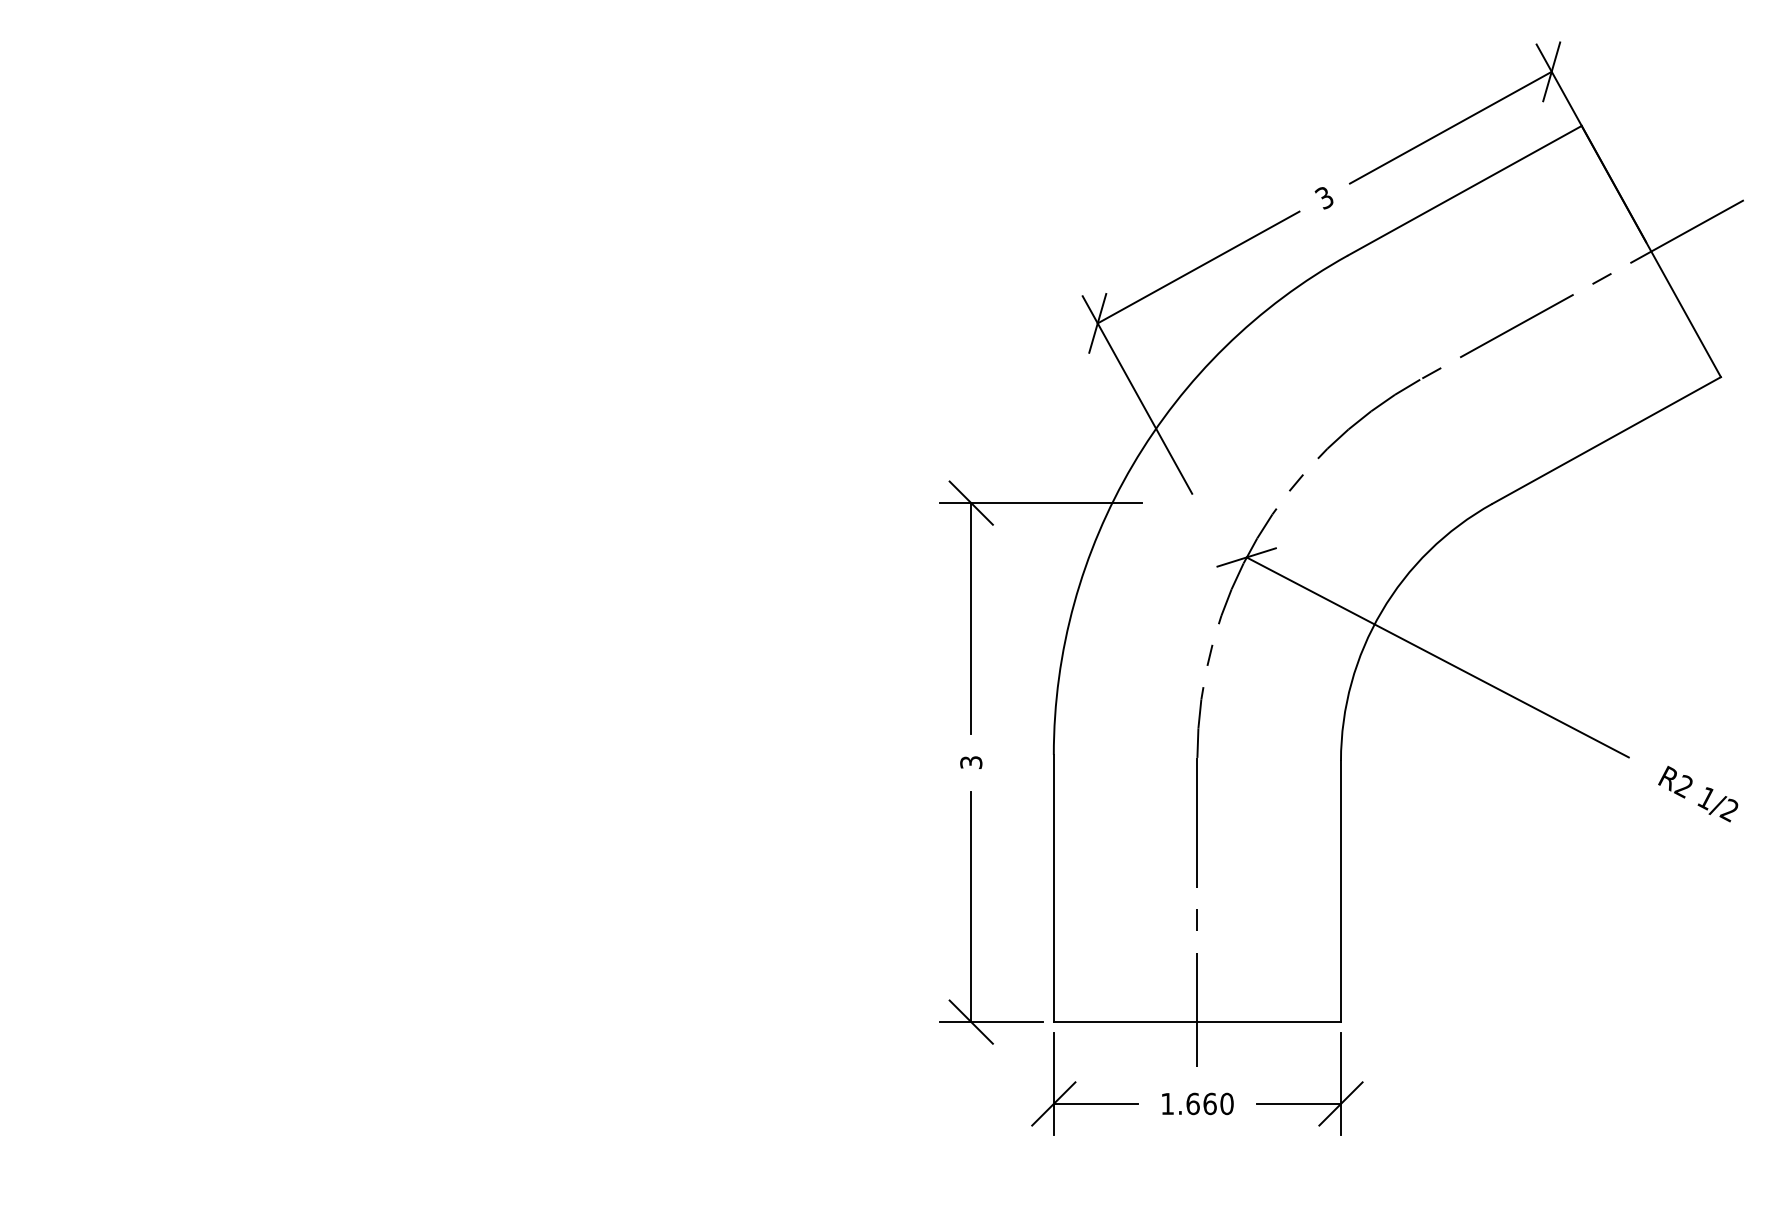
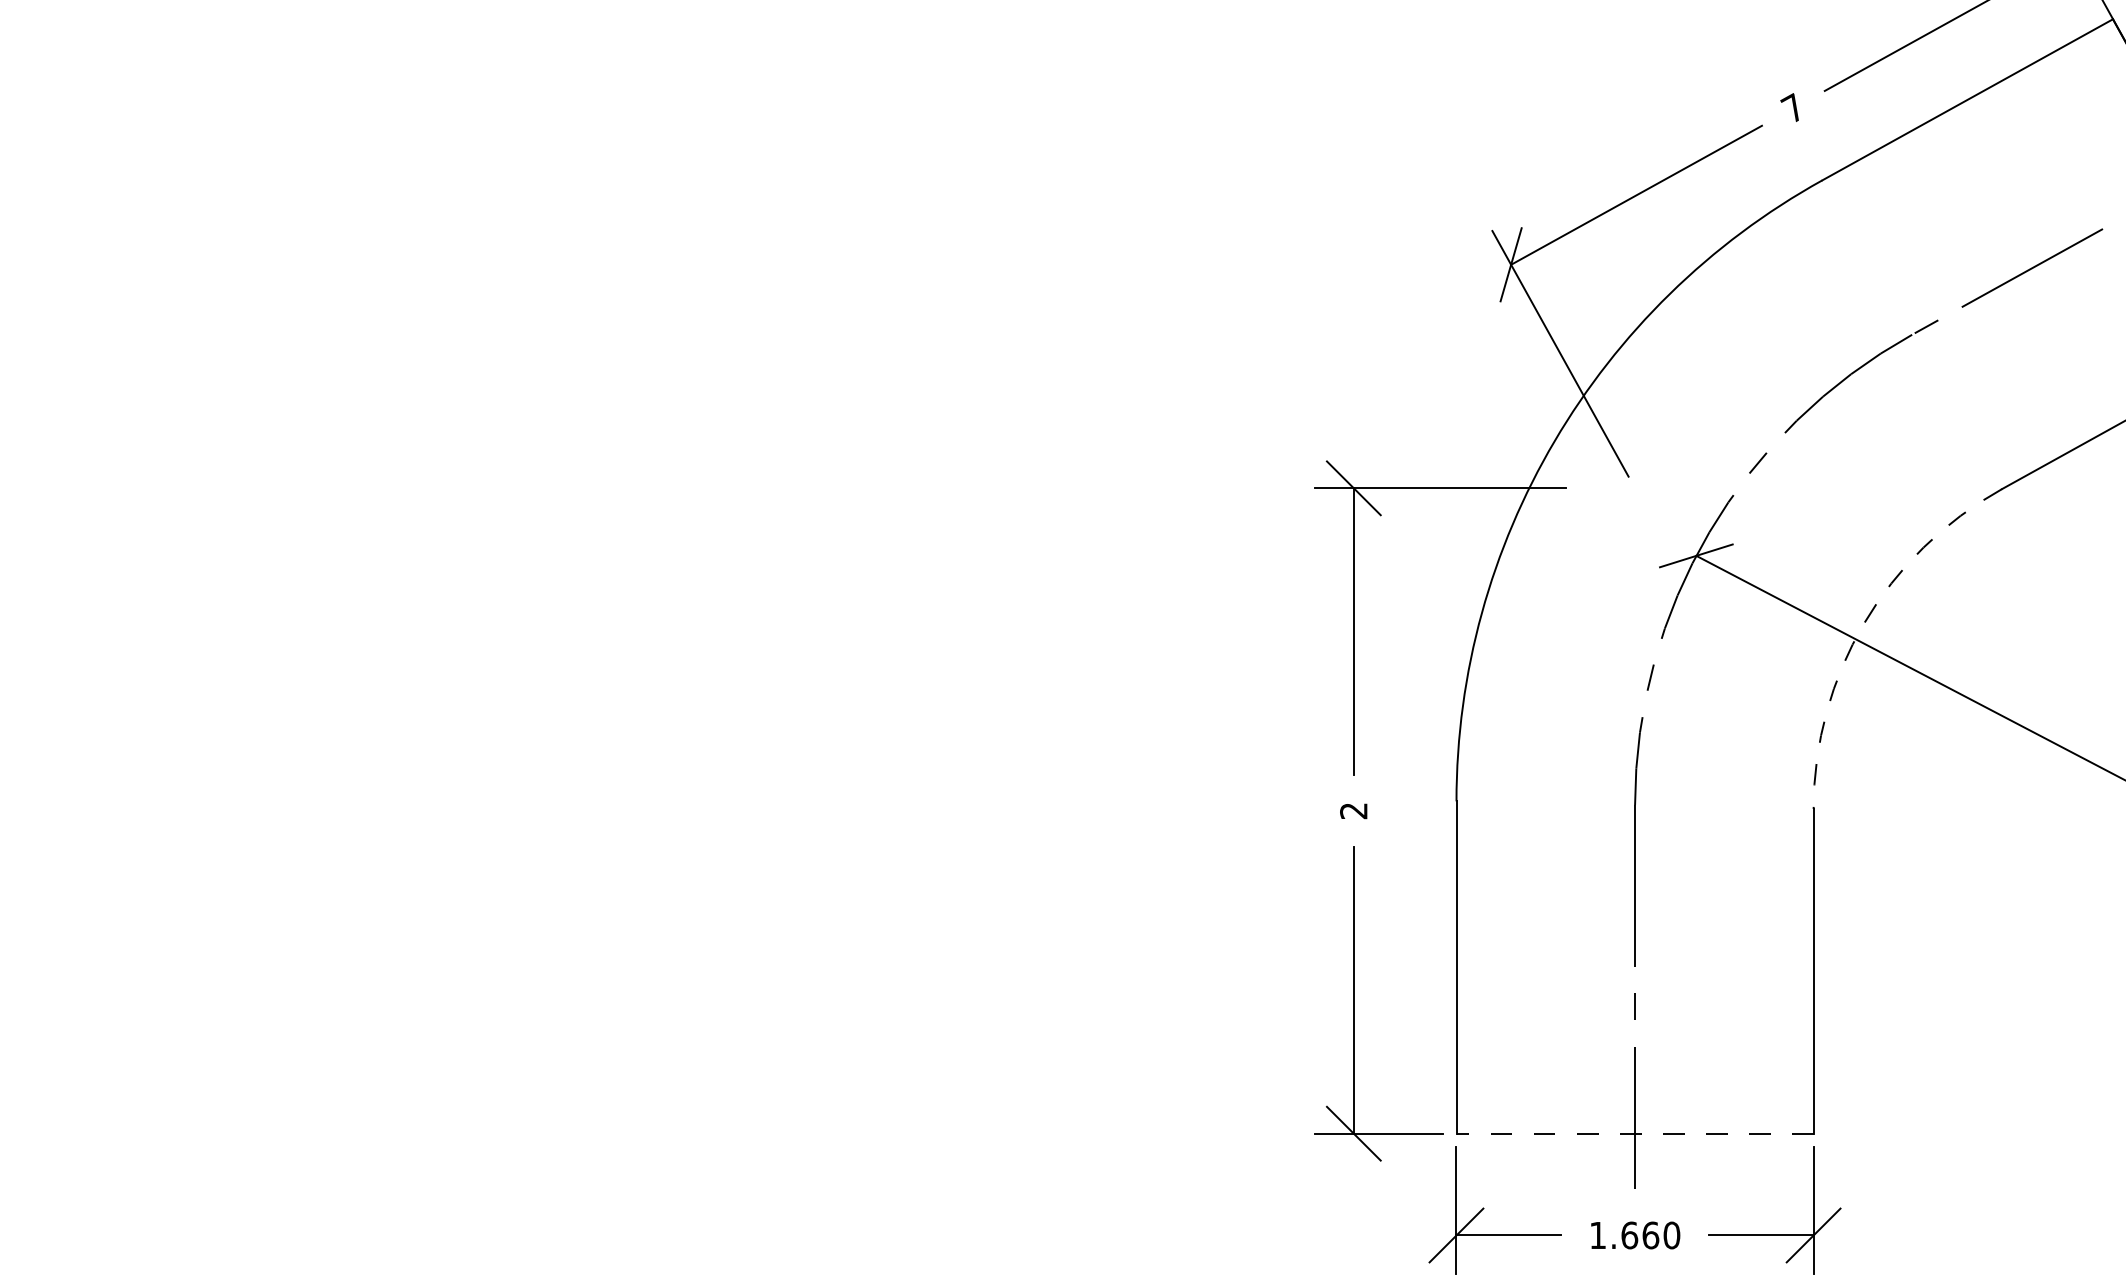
text: (1323, 197) -> (1791, 108), 3 -> 7
arc: (1381, 611) -> (1864, 623), solid -> dashed
text: (971, 762) -> (1354, 810), 3 -> 2
line: (1197, 1022) -> (1635, 1134), solid -> dashed

